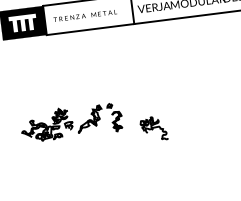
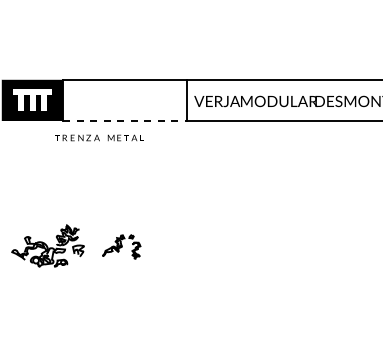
text: (85, 15) -> (99, 137), moved
line: (90, 29) -> (125, 120), solid -> dashed
part: (99, 119) -> (121, 246), size x0.6
part: (153, 128) -> (195, 269), removed

